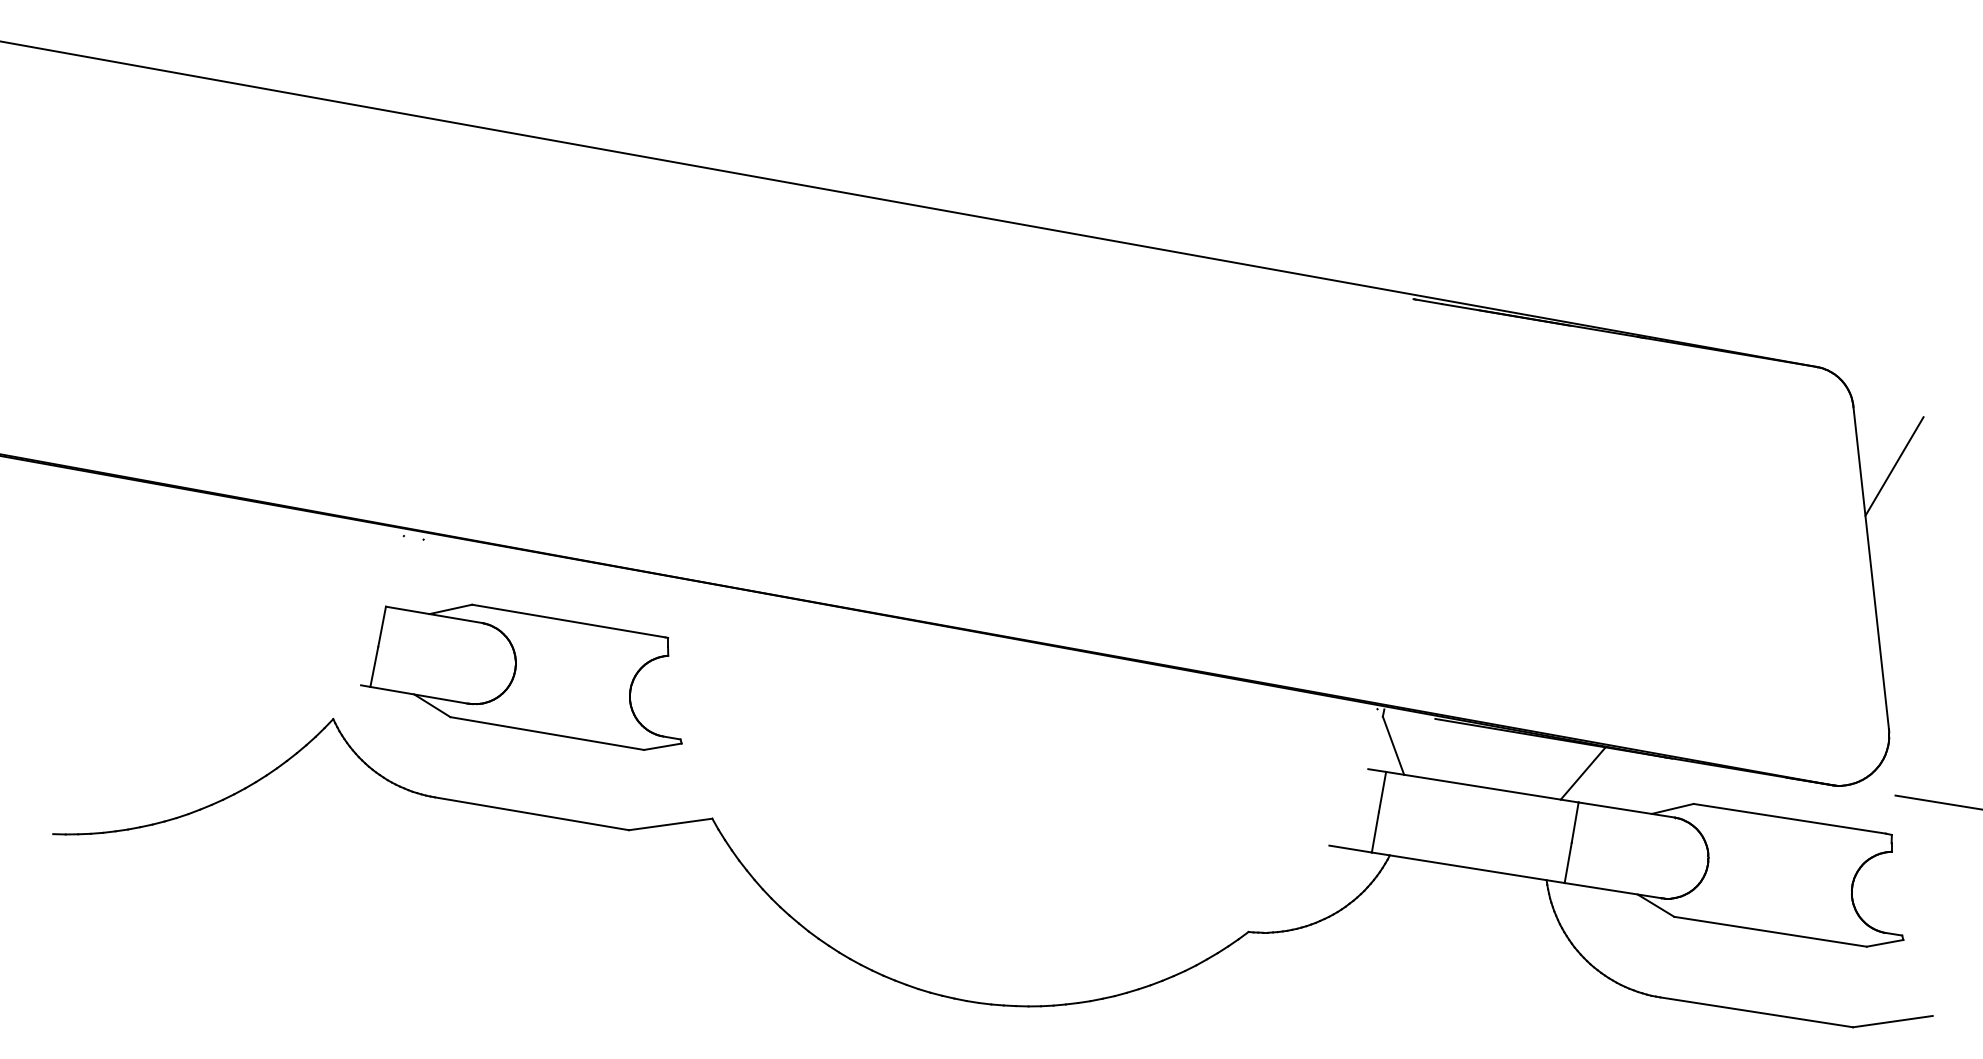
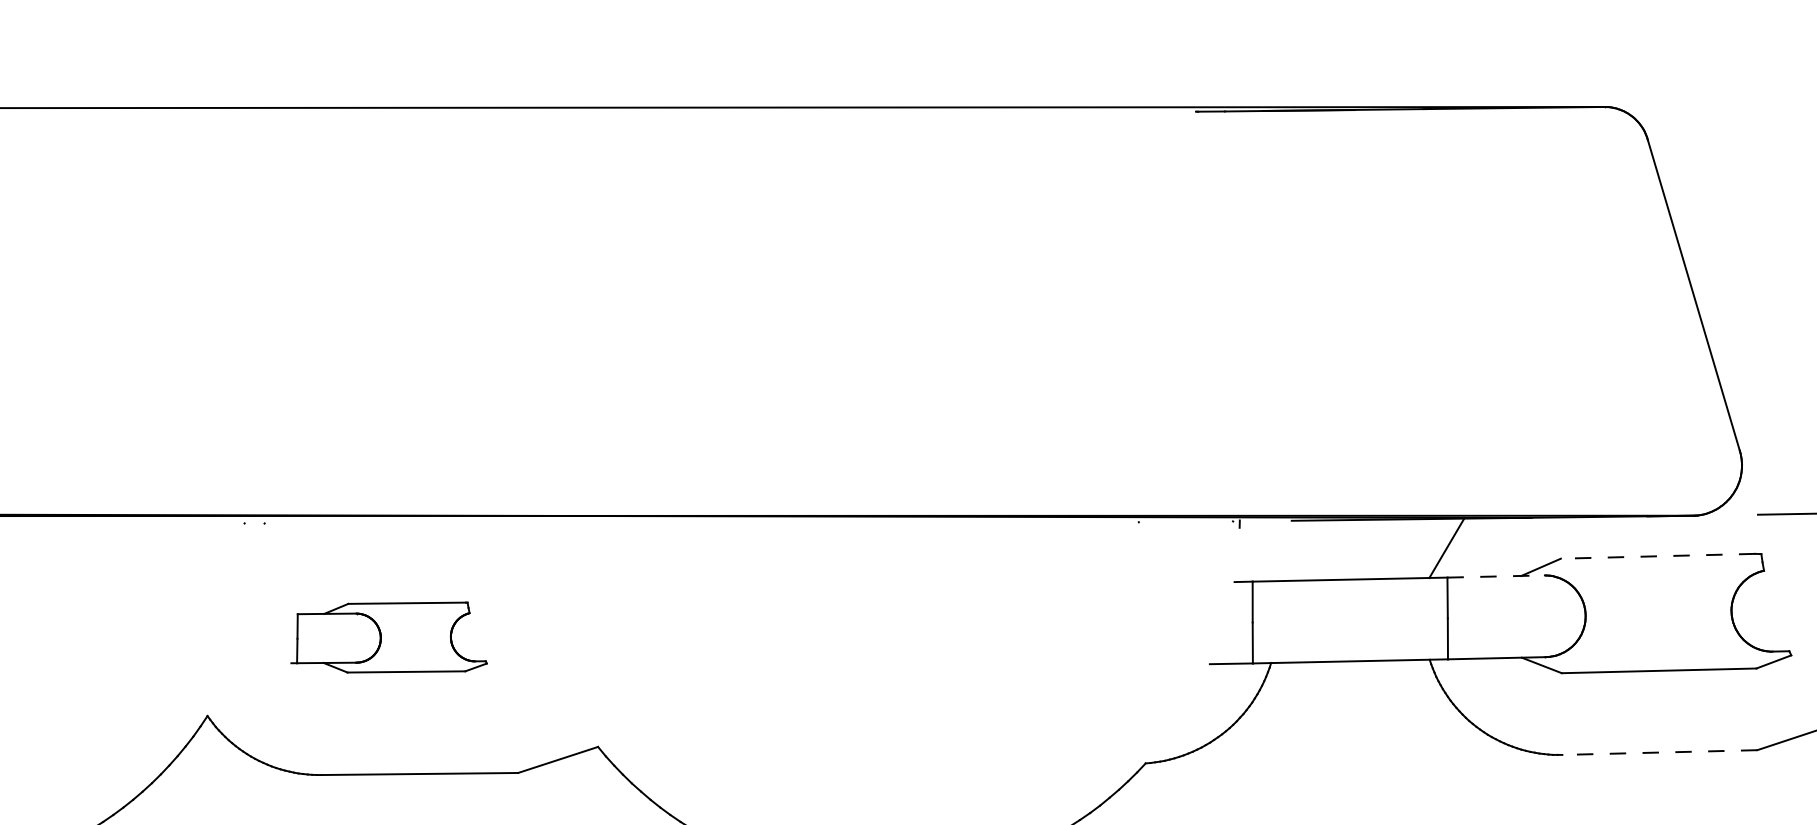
line: (1894, 466) -> (1698, 191), removed
part: (521, 676) -> (385, 640), size x0.6
line: (1393, 745) -> (1255, 554), removed
line: (1626, 810) -> (1495, 577), solid -> dashed
line: (1789, 818) -> (1657, 556), solid -> dashed
line: (1756, 1012) -> (1659, 752), solid -> dashed

